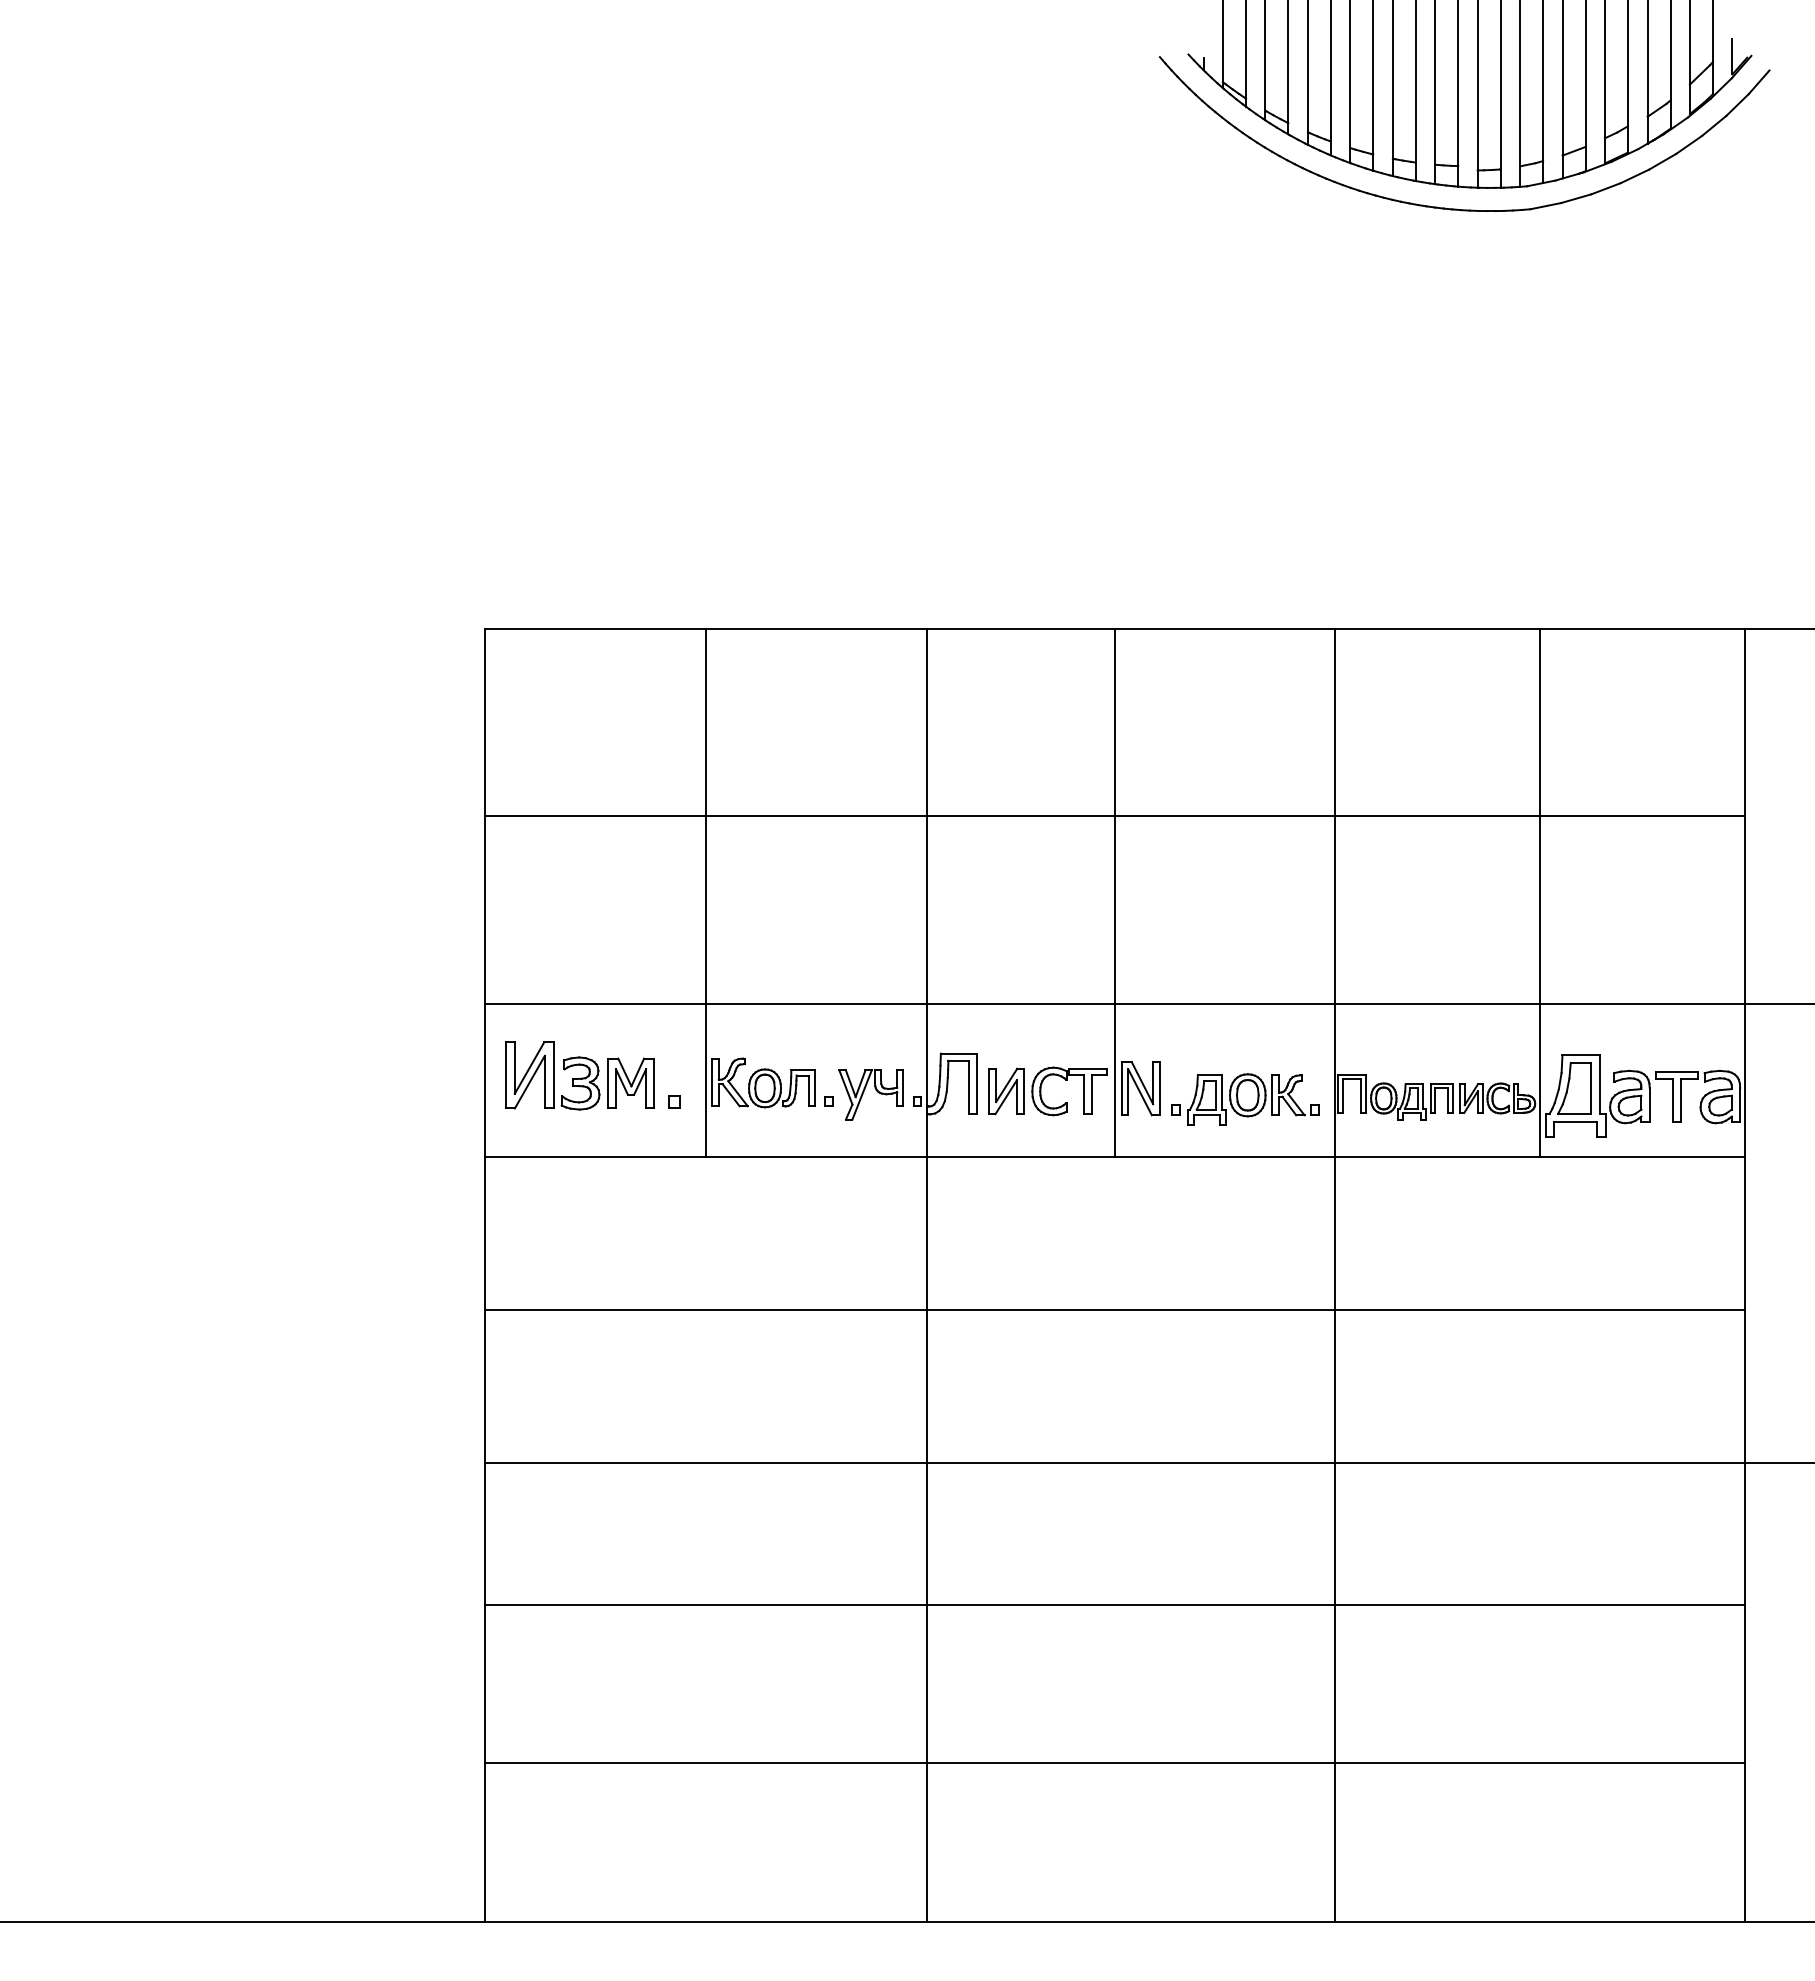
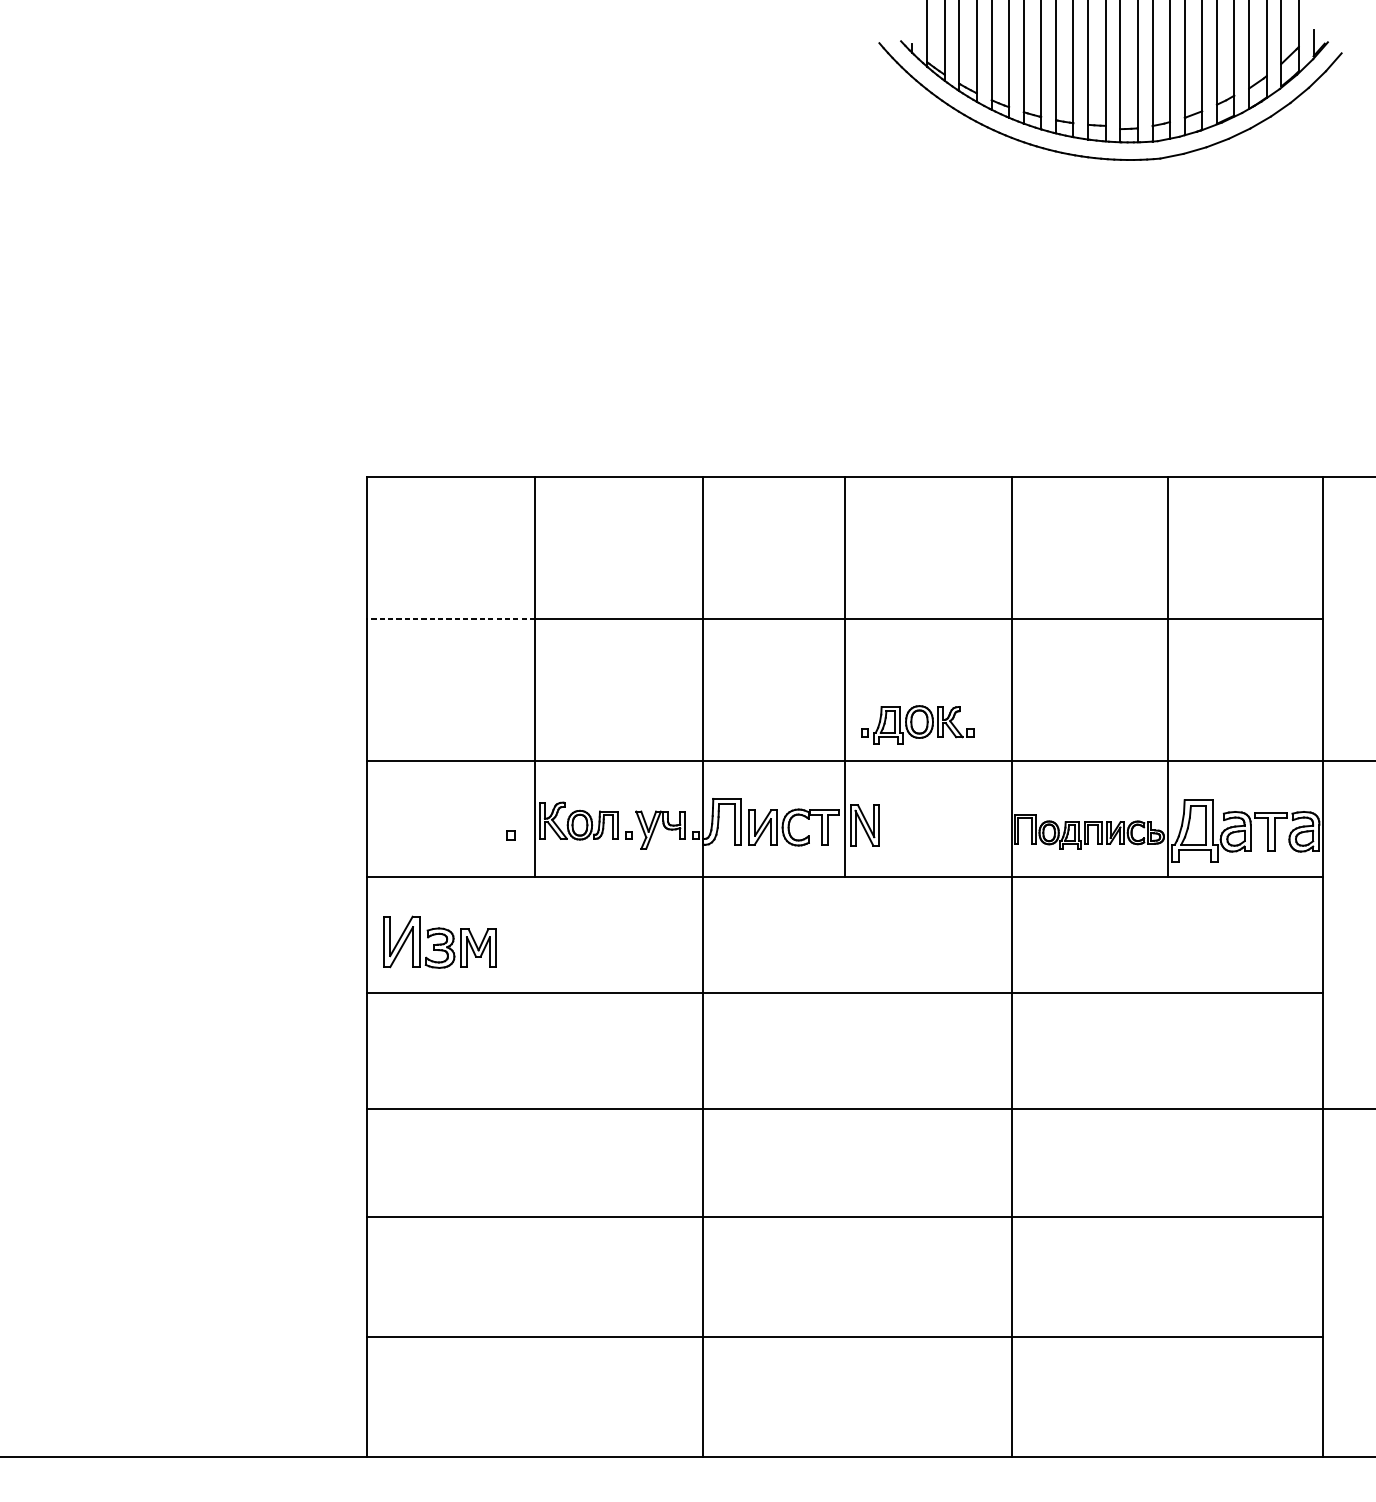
line: (595, 816) -> (451, 619), solid -> dashed
part: (579, 1075) -> (439, 942), moved
part: (1245, 1099) -> (917, 725), moved

